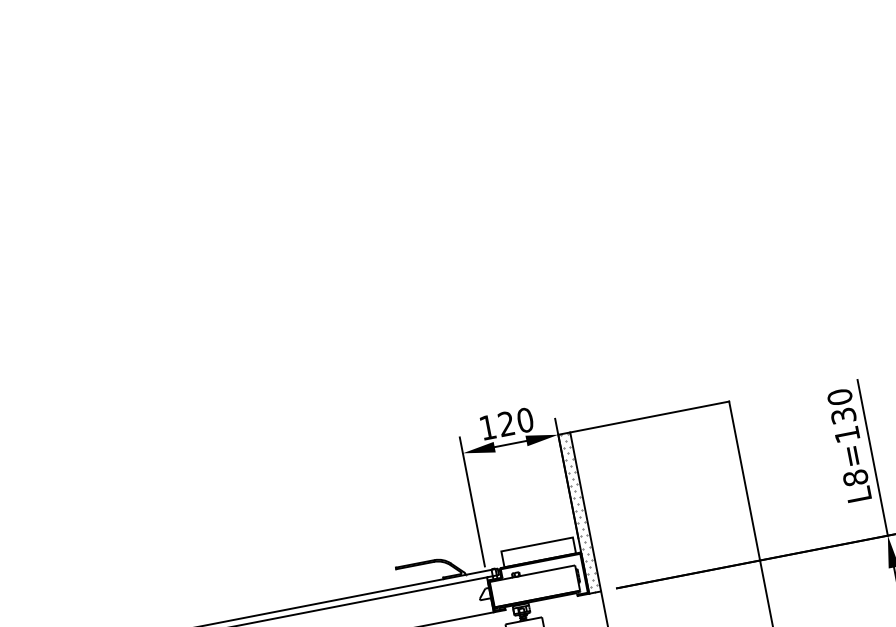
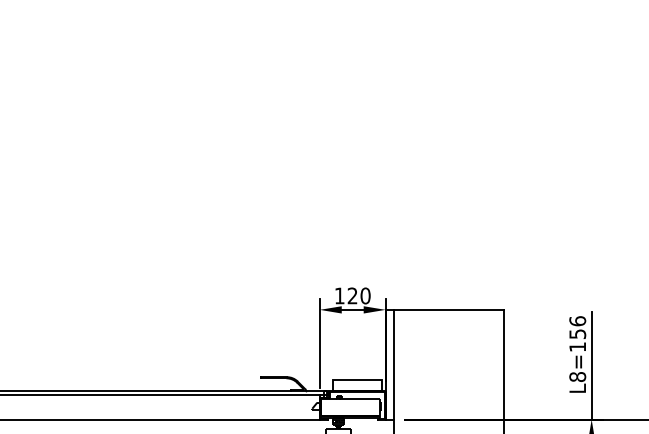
text: (841, 406) -> (577, 327), L8=130 -> L8=156
hatch: (579, 512) -> (389, 364), removed

